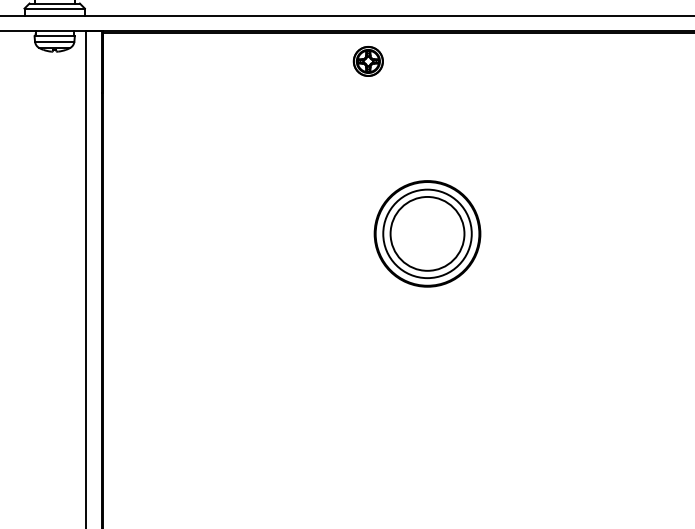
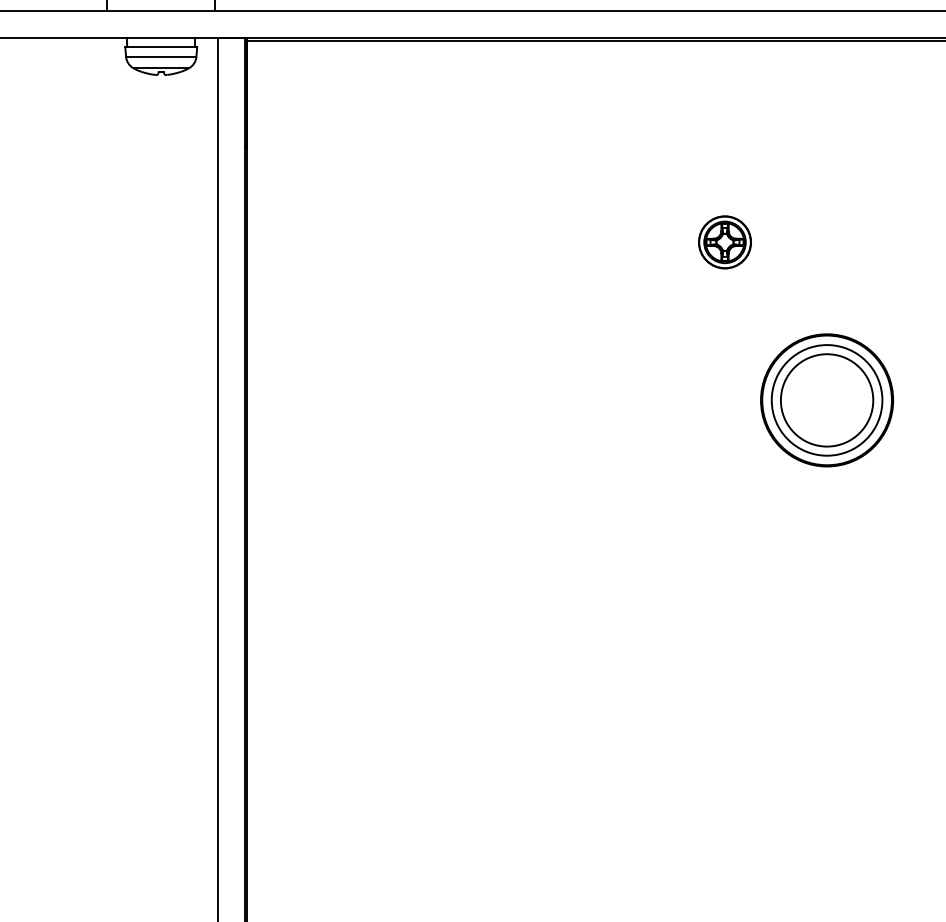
part: (367, 61) -> (723, 242), moved
part: (427, 233) -> (827, 399), size x0.7

